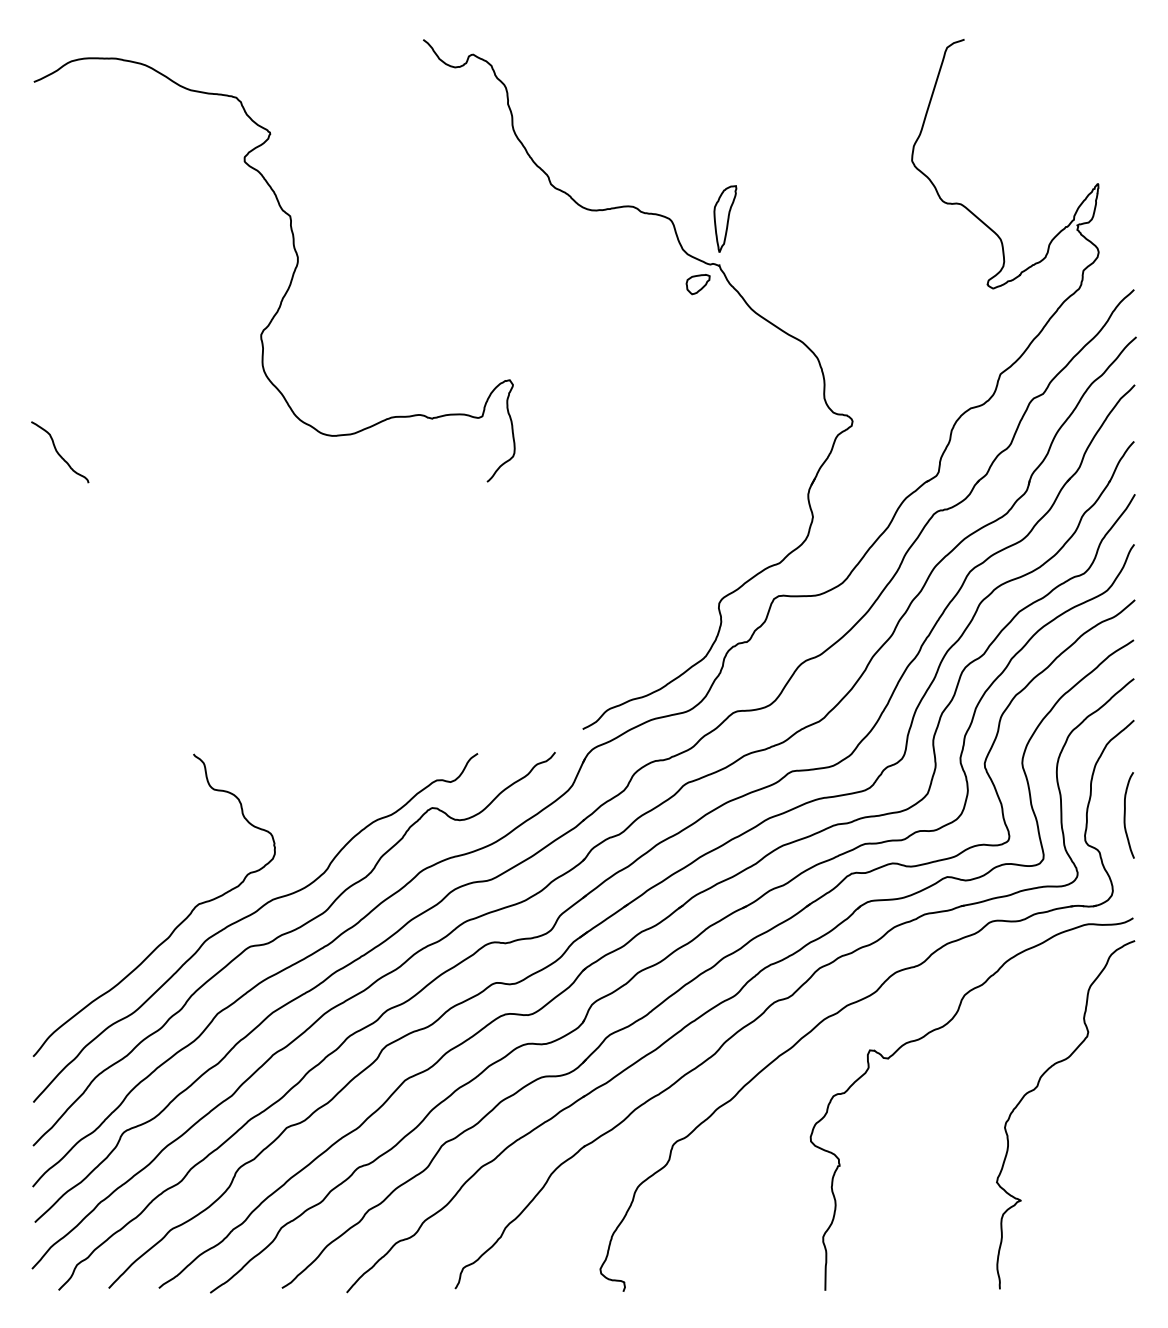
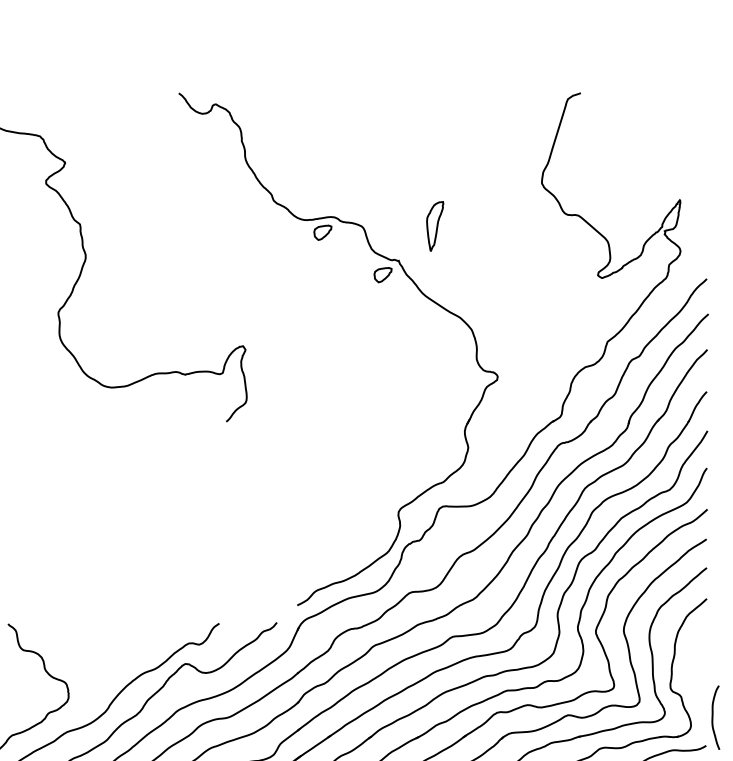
part: (725, 218) -> (435, 226), moved
part: (616, 227) -> (322, 232), added
curve: (1125, 815) -> (713, 717), moved

